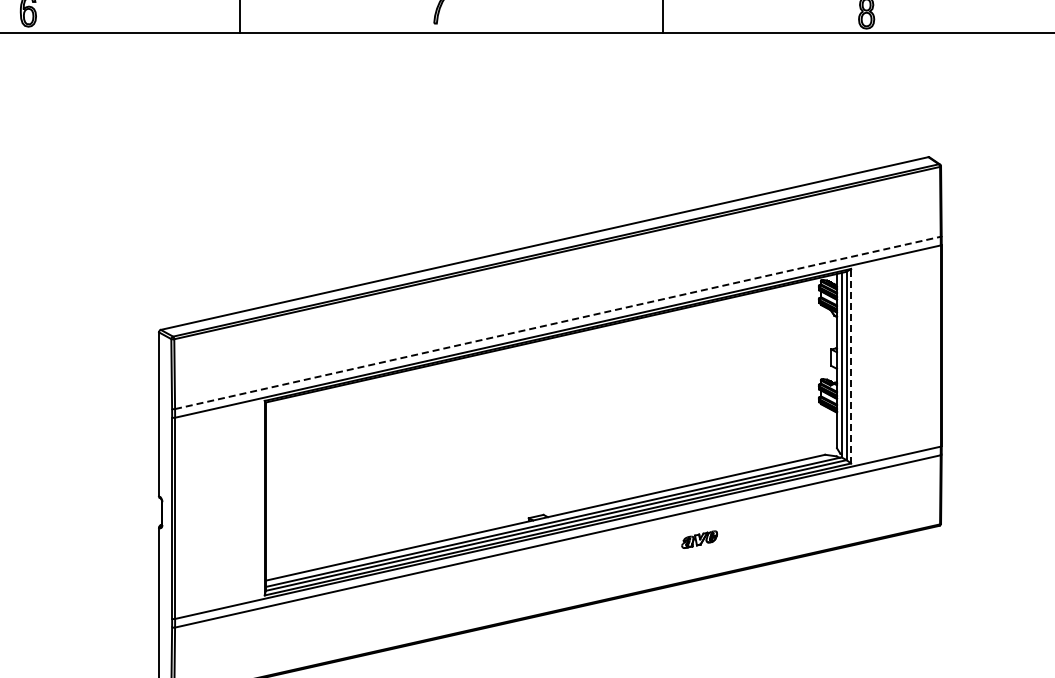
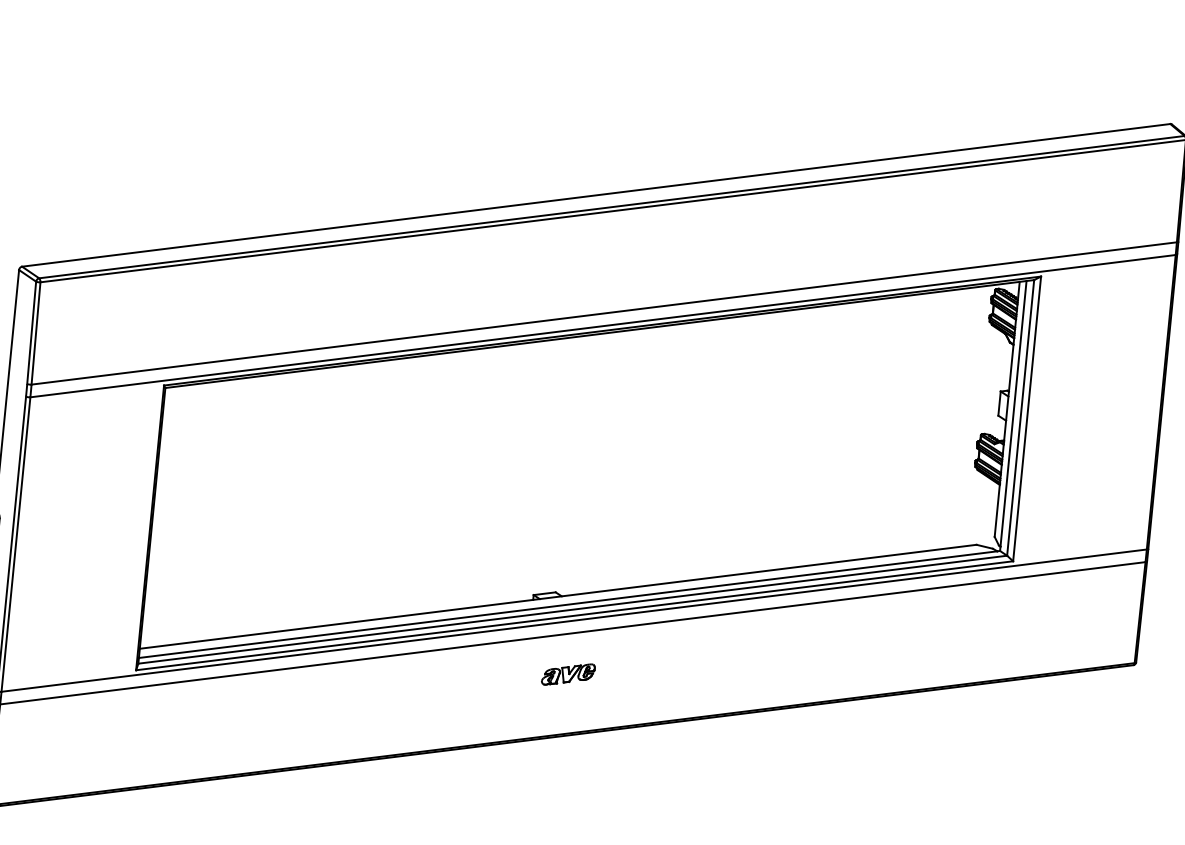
line: (558, 322) -> (605, 312), dashed -> solid
line: (851, 365) -> (1027, 417), dashed -> solid
part: (699, 539) -> (568, 674), moved

